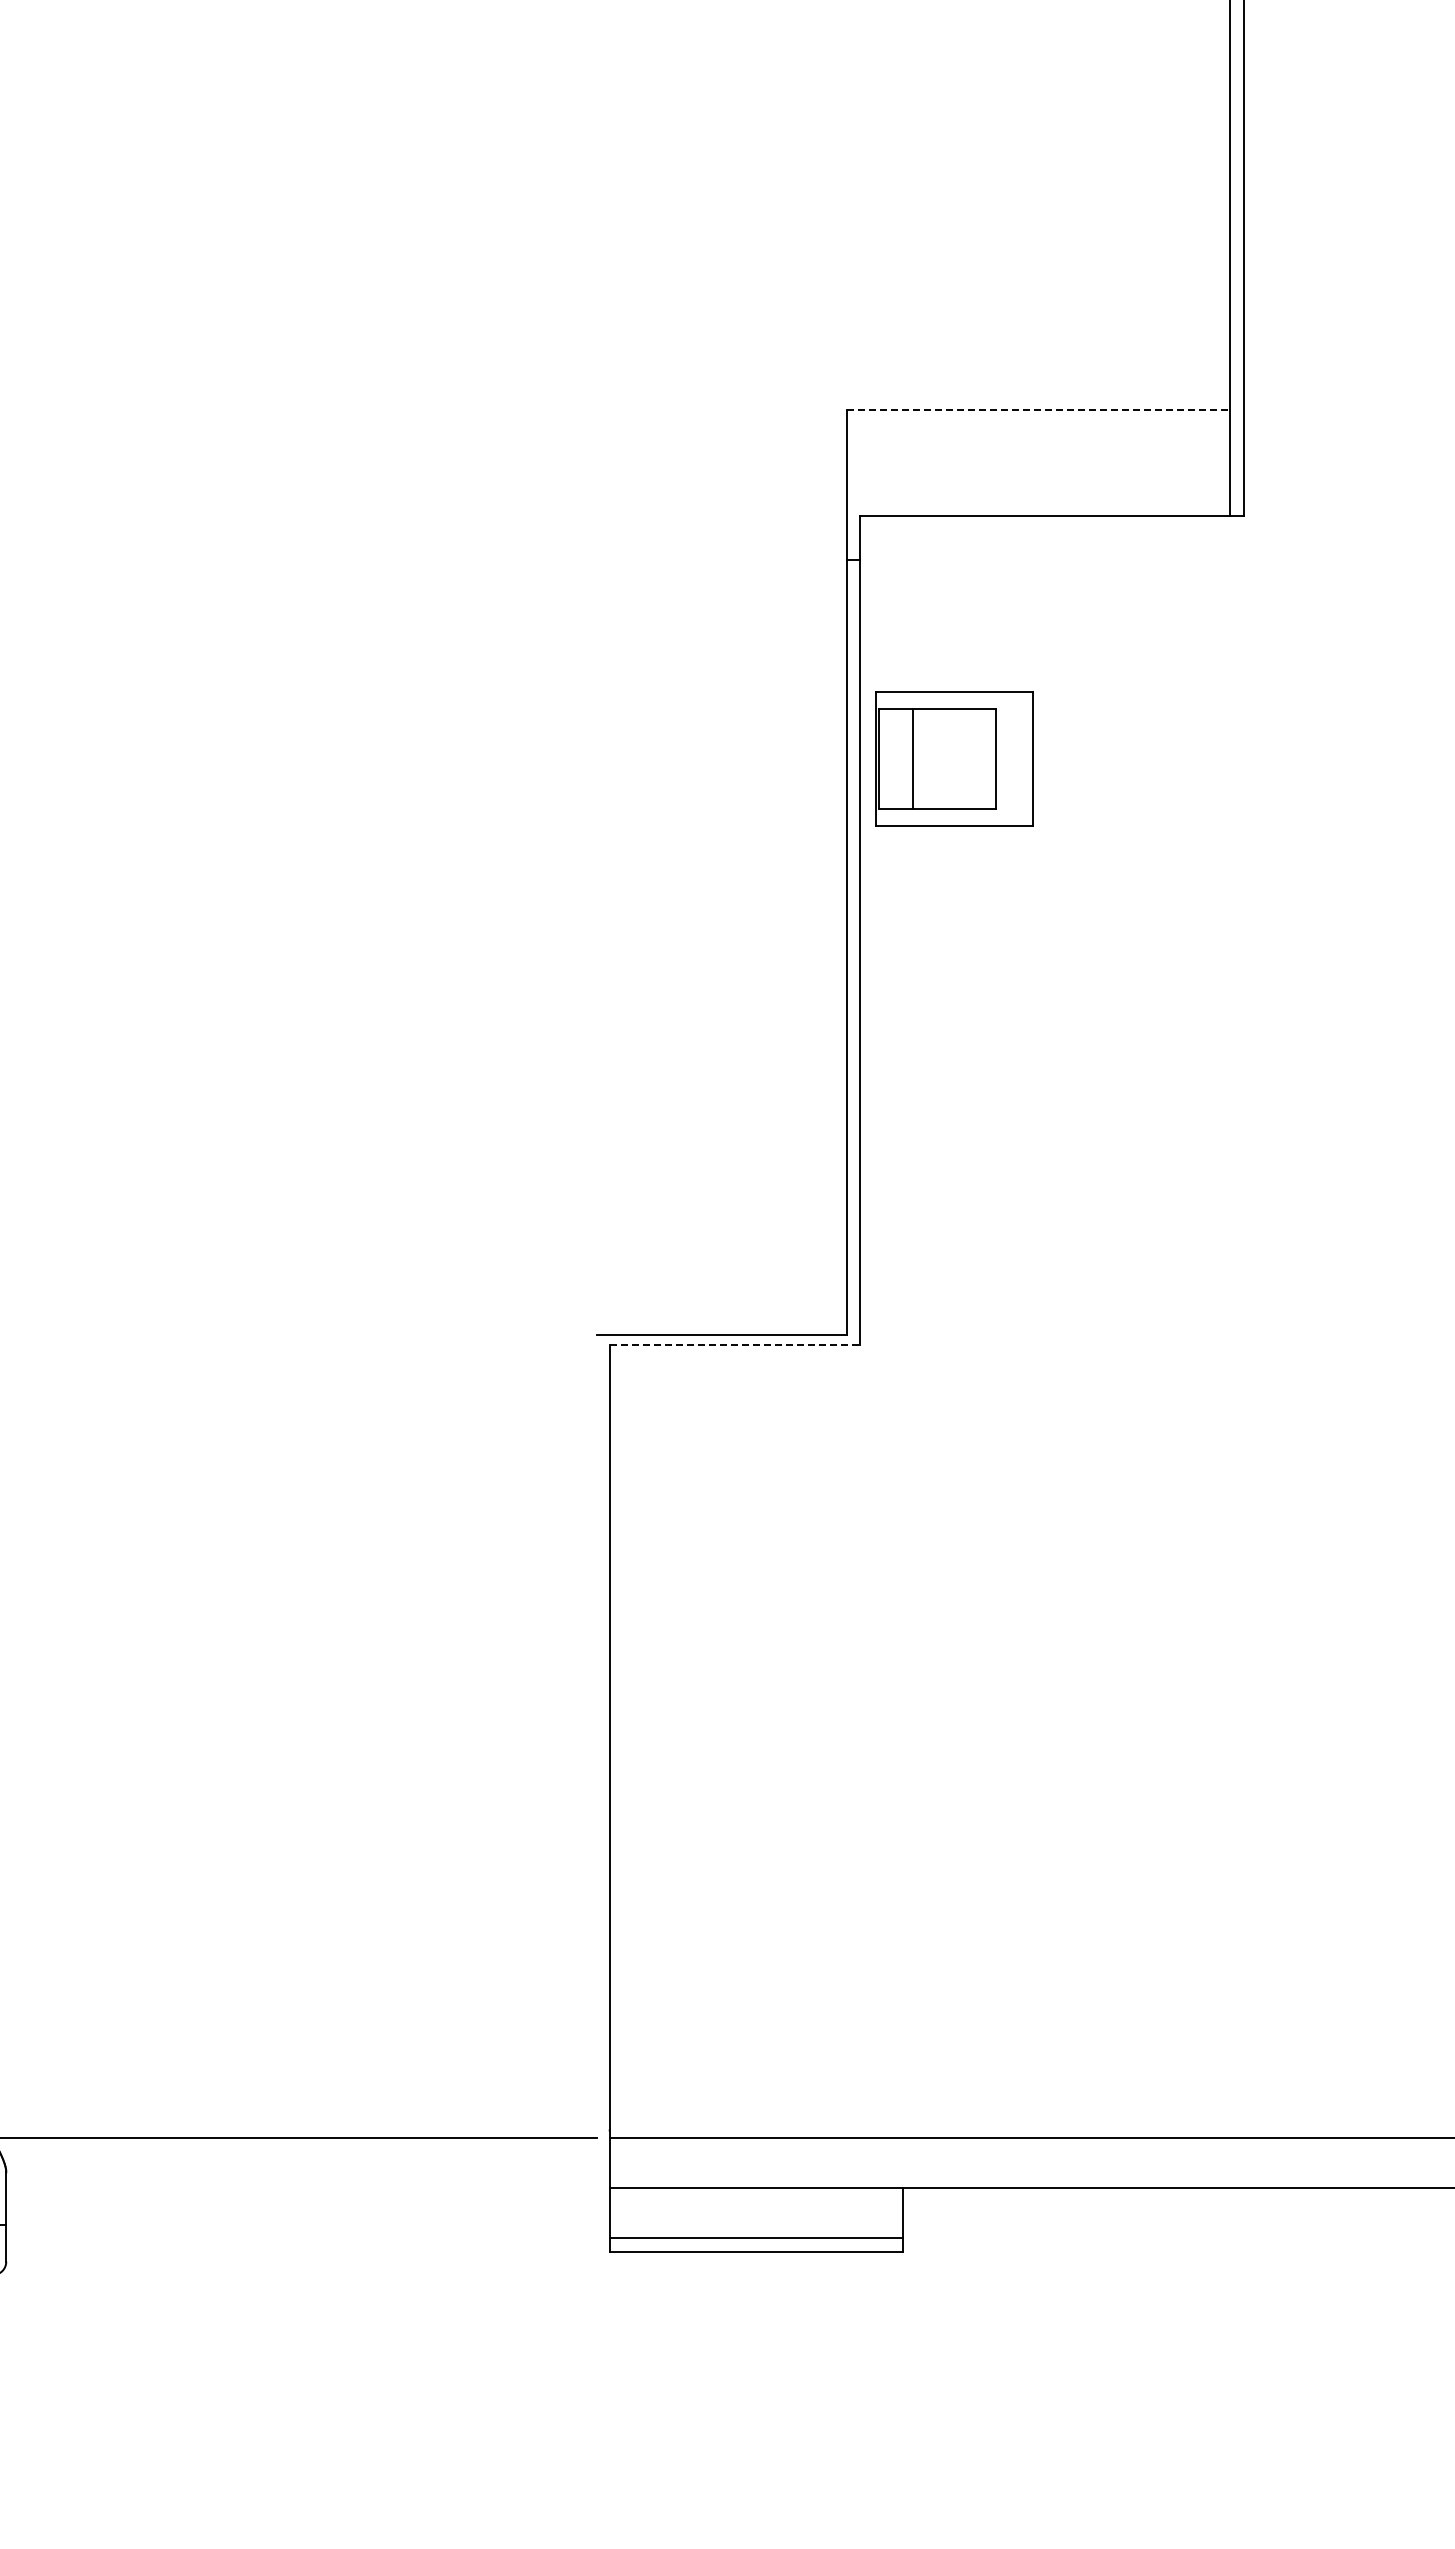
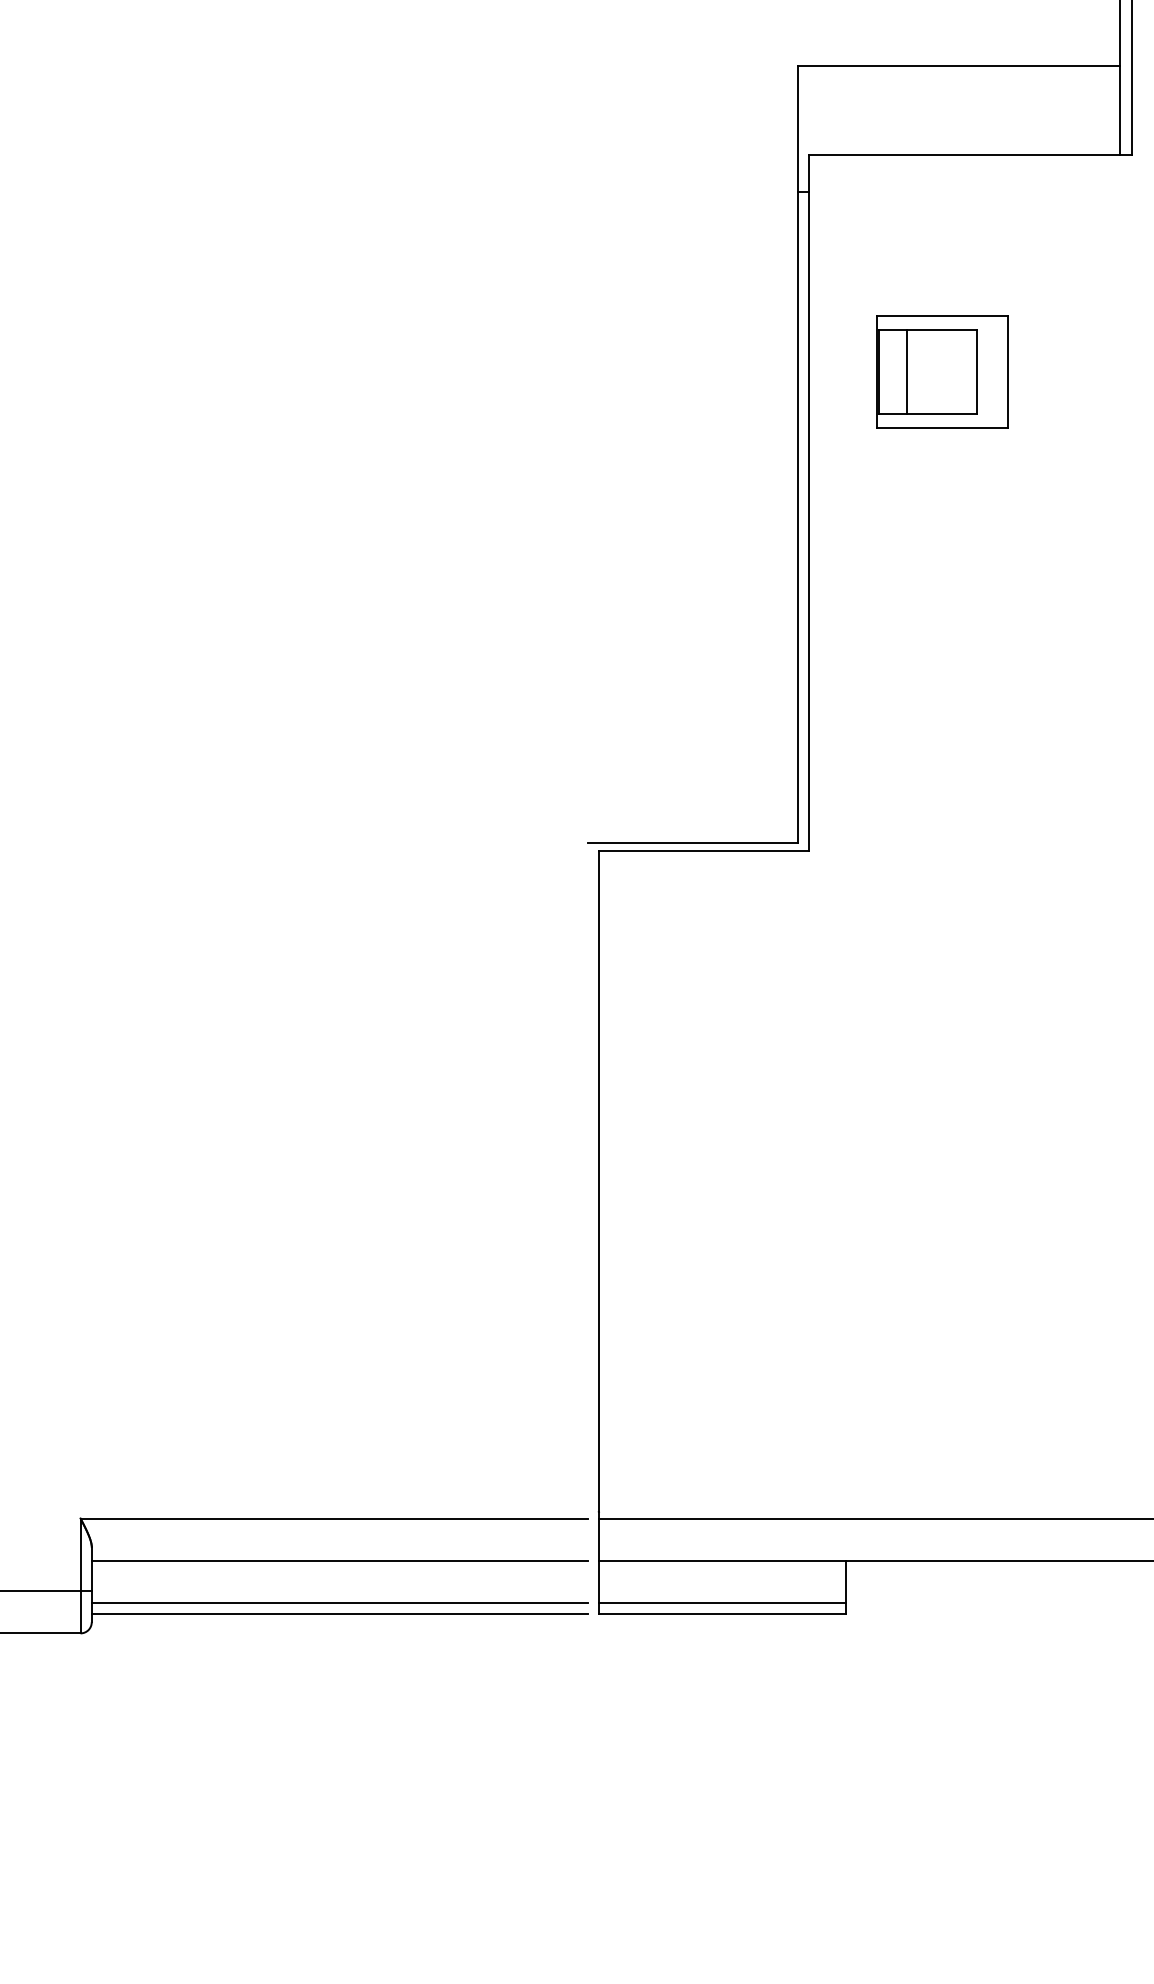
line: (1038, 410) -> (959, 66), dashed -> solid
part: (954, 758) -> (942, 371), moved
line: (735, 1344) -> (704, 851), dashed -> solid
line: (301, 2188) -> (339, 1560), added
line: (301, 2238) -> (339, 1602), added
line: (301, 2251) -> (339, 1613), added

